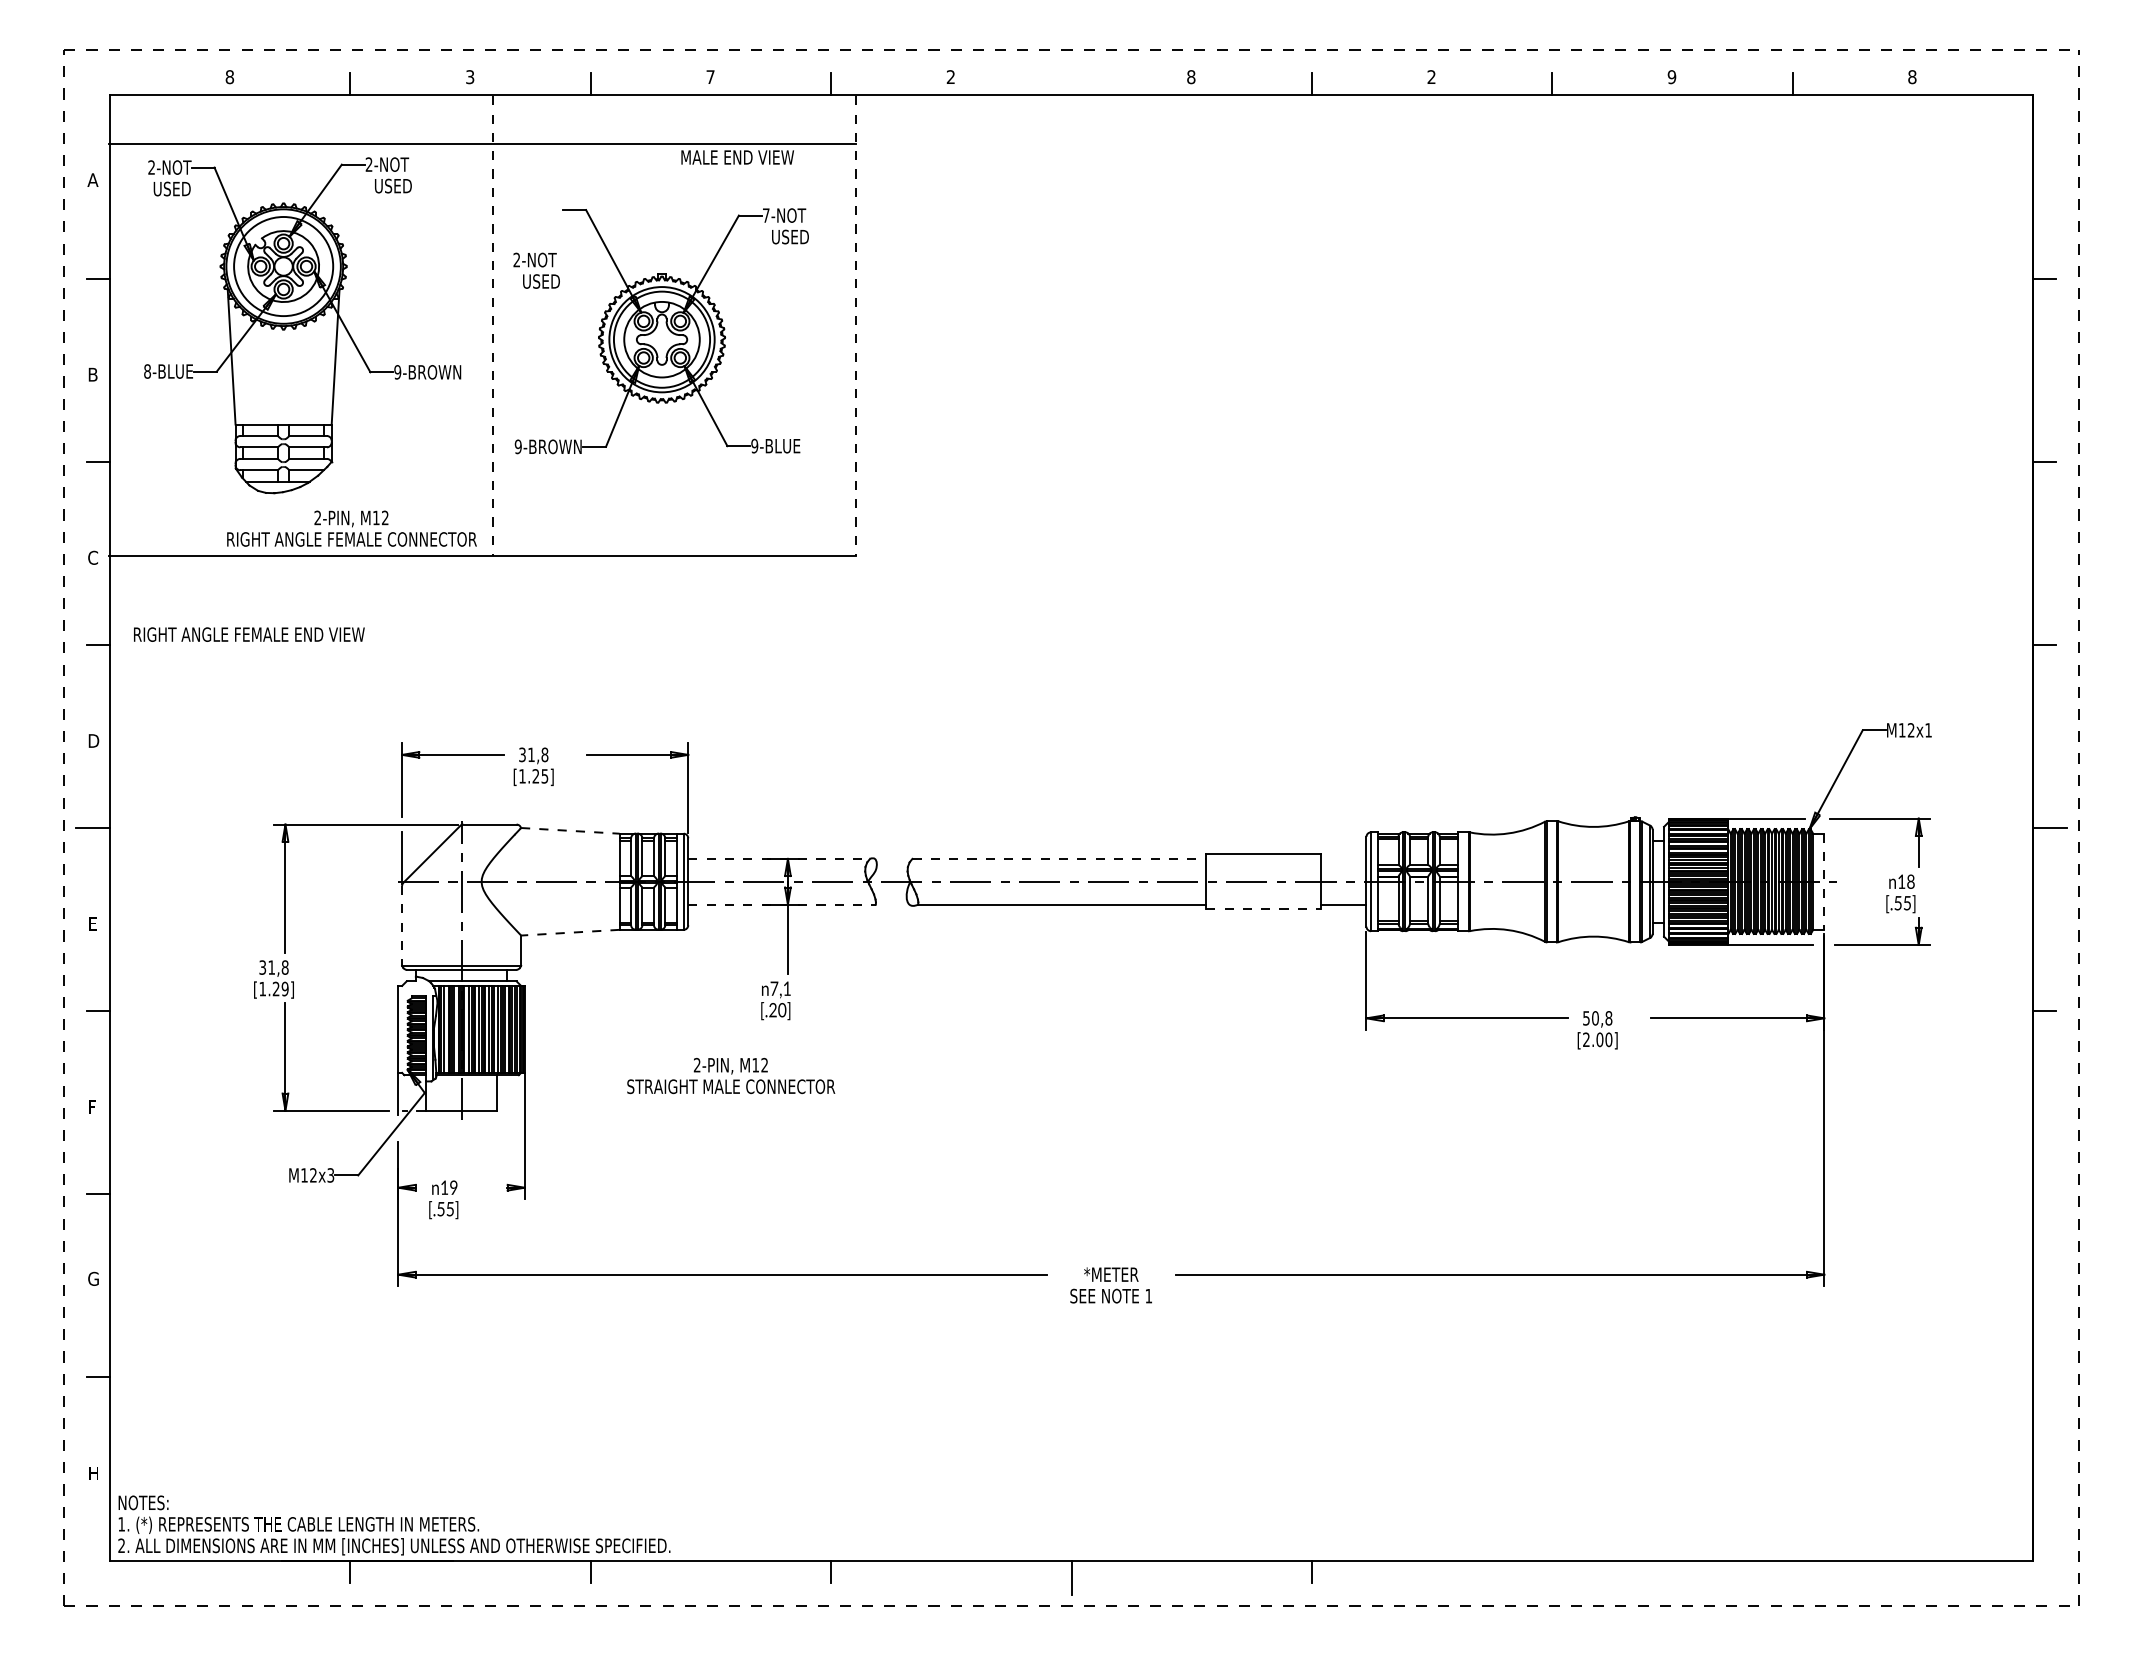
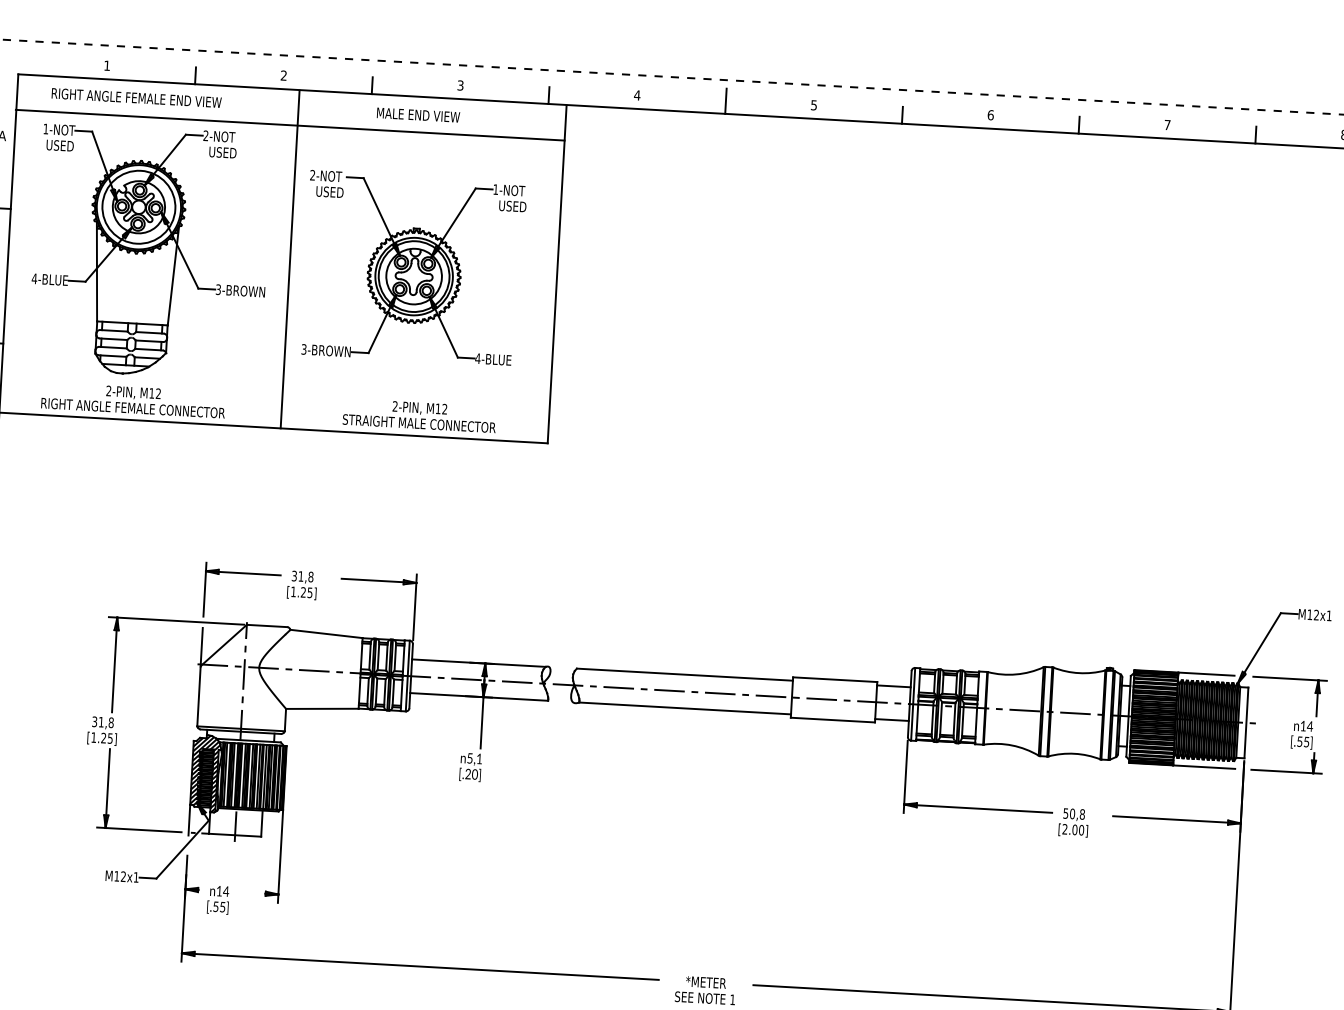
text: (950, 76) -> (637, 94), 2 -> 4
text: (229, 77) -> (106, 66), 8 -> 1
text: (470, 77) -> (284, 75), 3 -> 2
text: (710, 77) -> (460, 85), 7 -> 3
text: (1191, 77) -> (814, 105), 8 -> 5
text: (1431, 77) -> (990, 115), 2 -> 6
text: (1671, 77) -> (1167, 125), 9 -> 7
line: (1071, 78) -> (725, 101), added
text: (737, 157) -> (418, 115), moved
text: (151, 167) -> (45, 129), 2-NOT -> 1-NOT
text: (766, 215) -> (496, 189), 7-NOT -> 1-NOT
text: (536, 270) -> (326, 183), moved
line: (492, 325) -> (290, 259), dashed -> solid
line: (855, 325) -> (556, 274), dashed -> solid
text: (147, 371) -> (34, 278), 8-BLUE -> 4-BLUE
text: (397, 372) -> (218, 289), 9-BROWN -> 3-BROWN
text: (754, 445) -> (477, 358), 9-BLUE -> 4-BLUE
text: (517, 446) -> (303, 349), 9-BROWN -> 3-BROWN
text: (351, 528) -> (133, 400), moved
text: (249, 634) -> (136, 97), moved
line: (570, 830) -> (326, 633), dashed -> solid
line: (779, 858) -> (479, 662), dashed -> solid
line: (1059, 858) -> (685, 674), dashed -> solid
line: (1343, 858) -> (893, 686), added
text: (1910, 881) -> (1309, 726), 18 -> 14
line: (1824, 882) -> (1246, 723), dashed -> solid
line: (782, 904) -> (479, 696), dashed -> solid
line: (1263, 909) -> (832, 720), dashed -> solid
line: (402, 925) -> (199, 696), dashed -> solid
line: (569, 932) -> (321, 708), dashed -> solid
text: (284, 988) -> (109, 738), [1.29] -> [1.25]
text: (774, 988) -> (470, 758), 7,1 -> 5,1
hatch: (417, 1029) -> (205, 773), added
text: (731, 1075) -> (420, 415), moved
text: (330, 1175) -> (136, 877), M12x3 -> M12x1
text: (453, 1187) -> (225, 891), 19 -> 14

